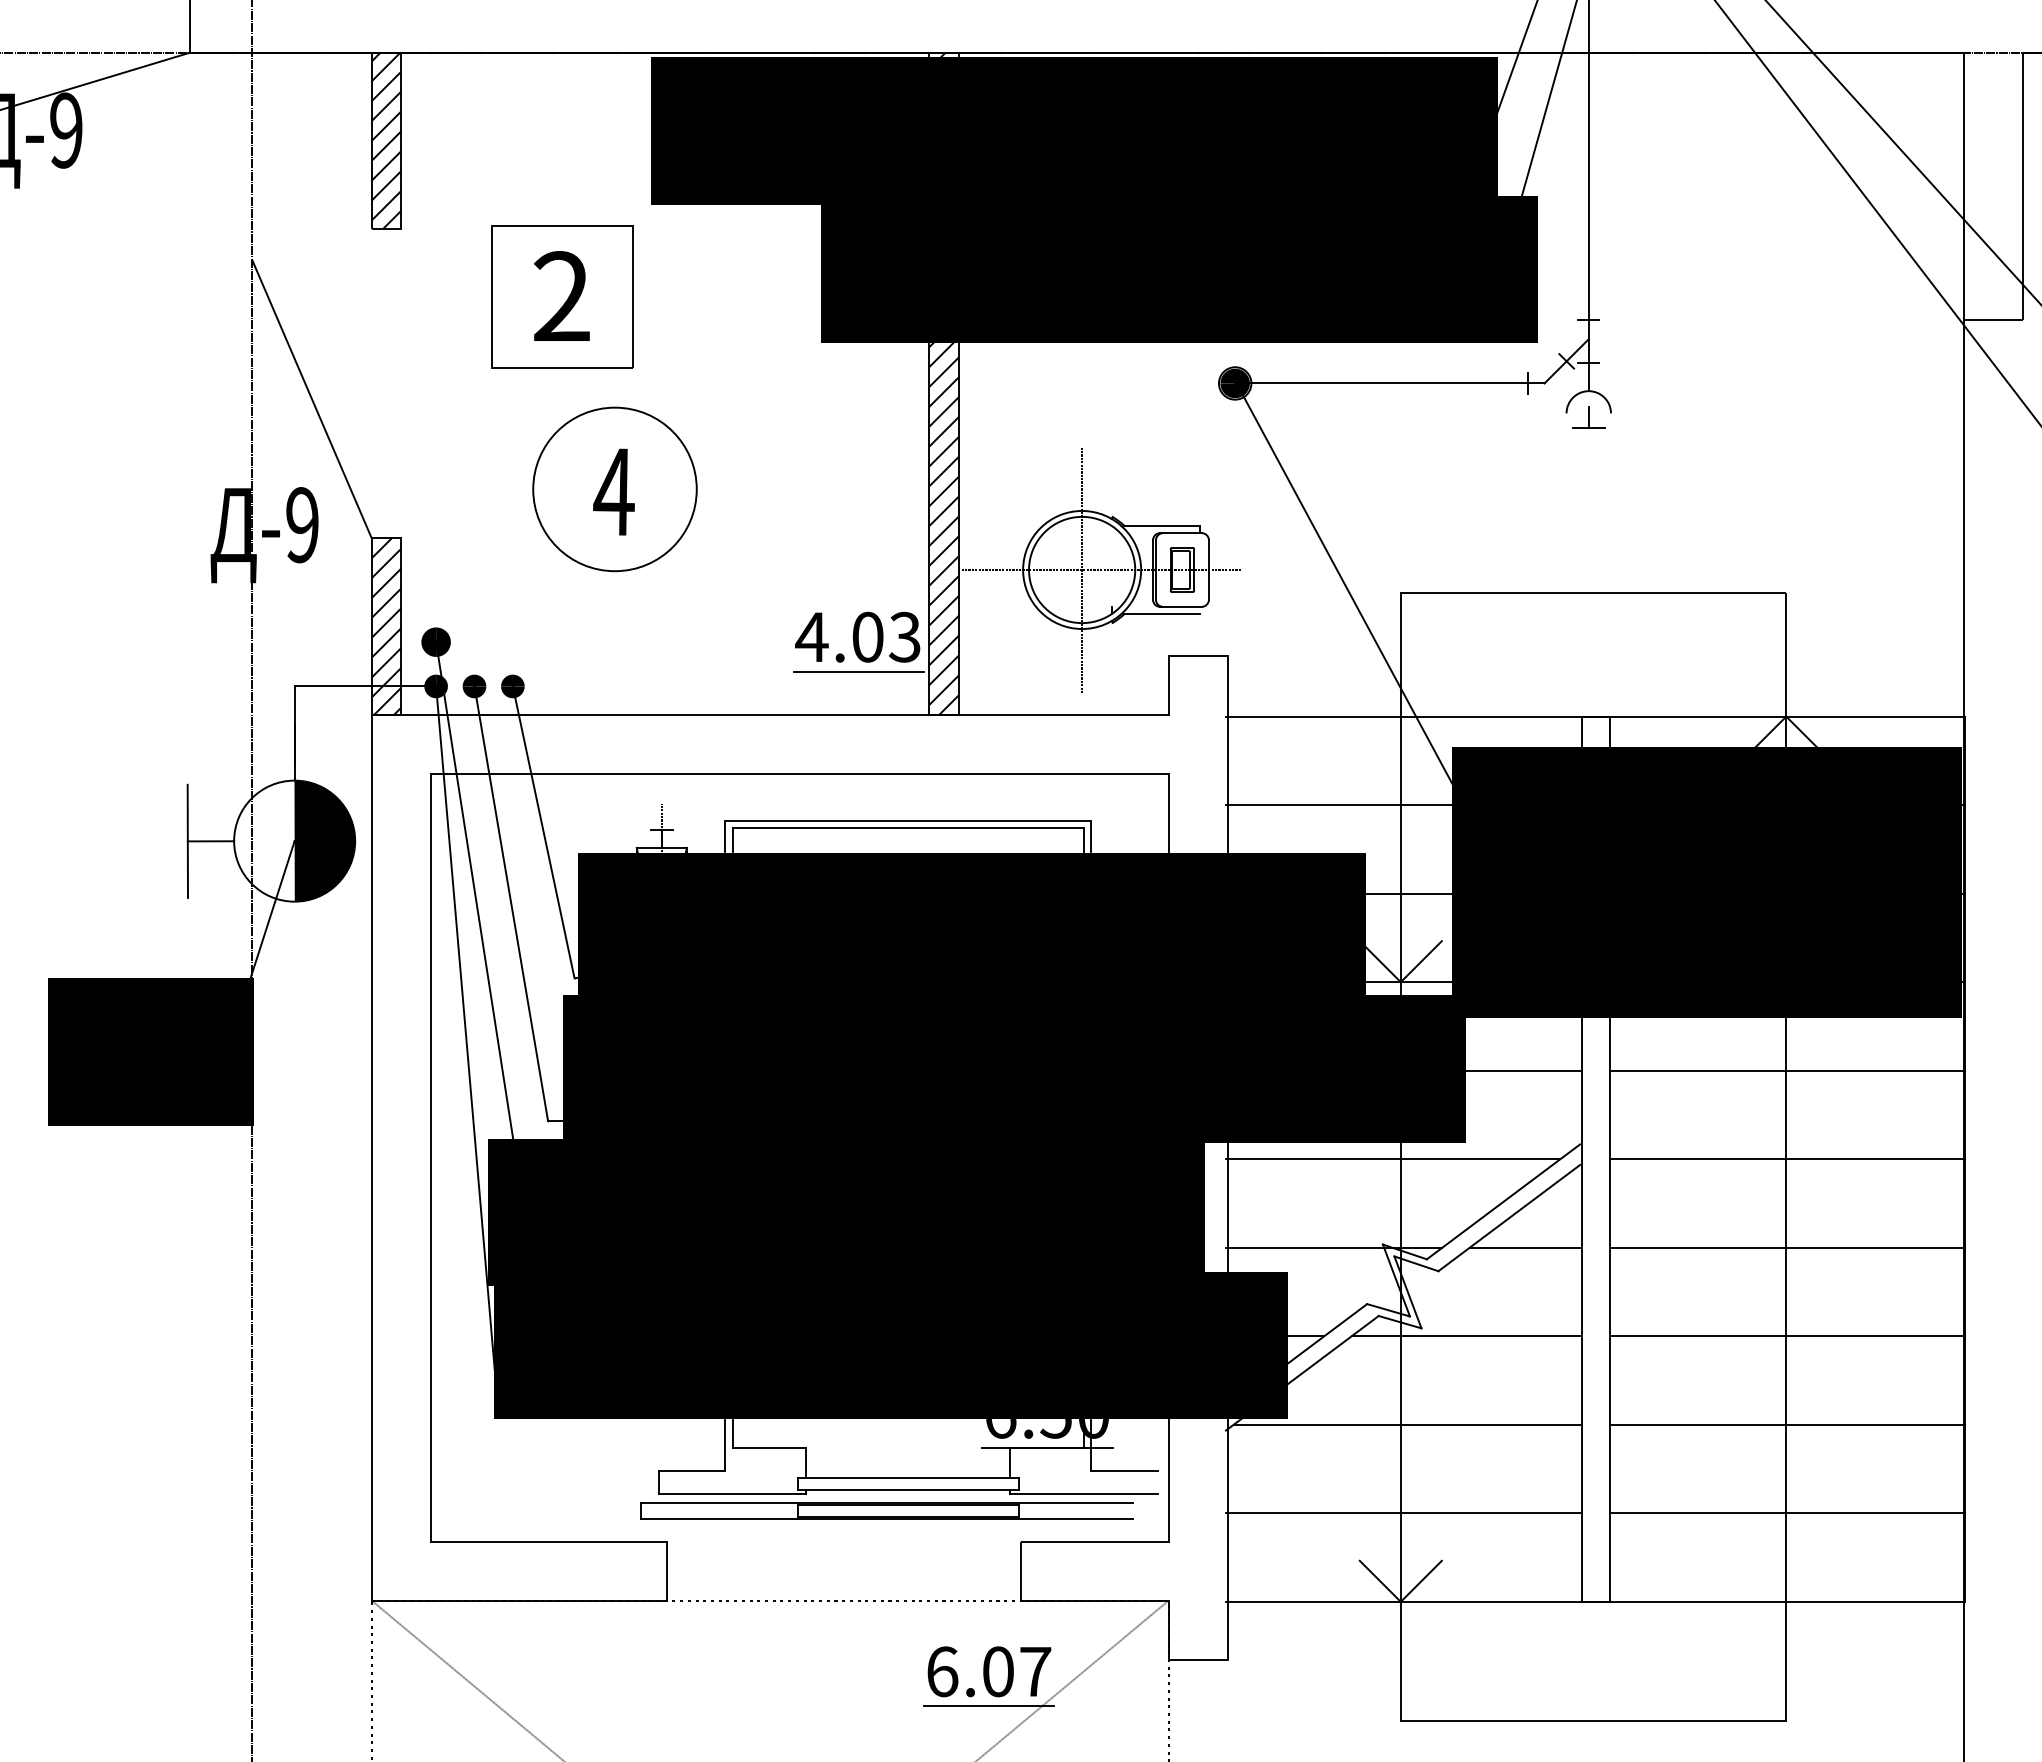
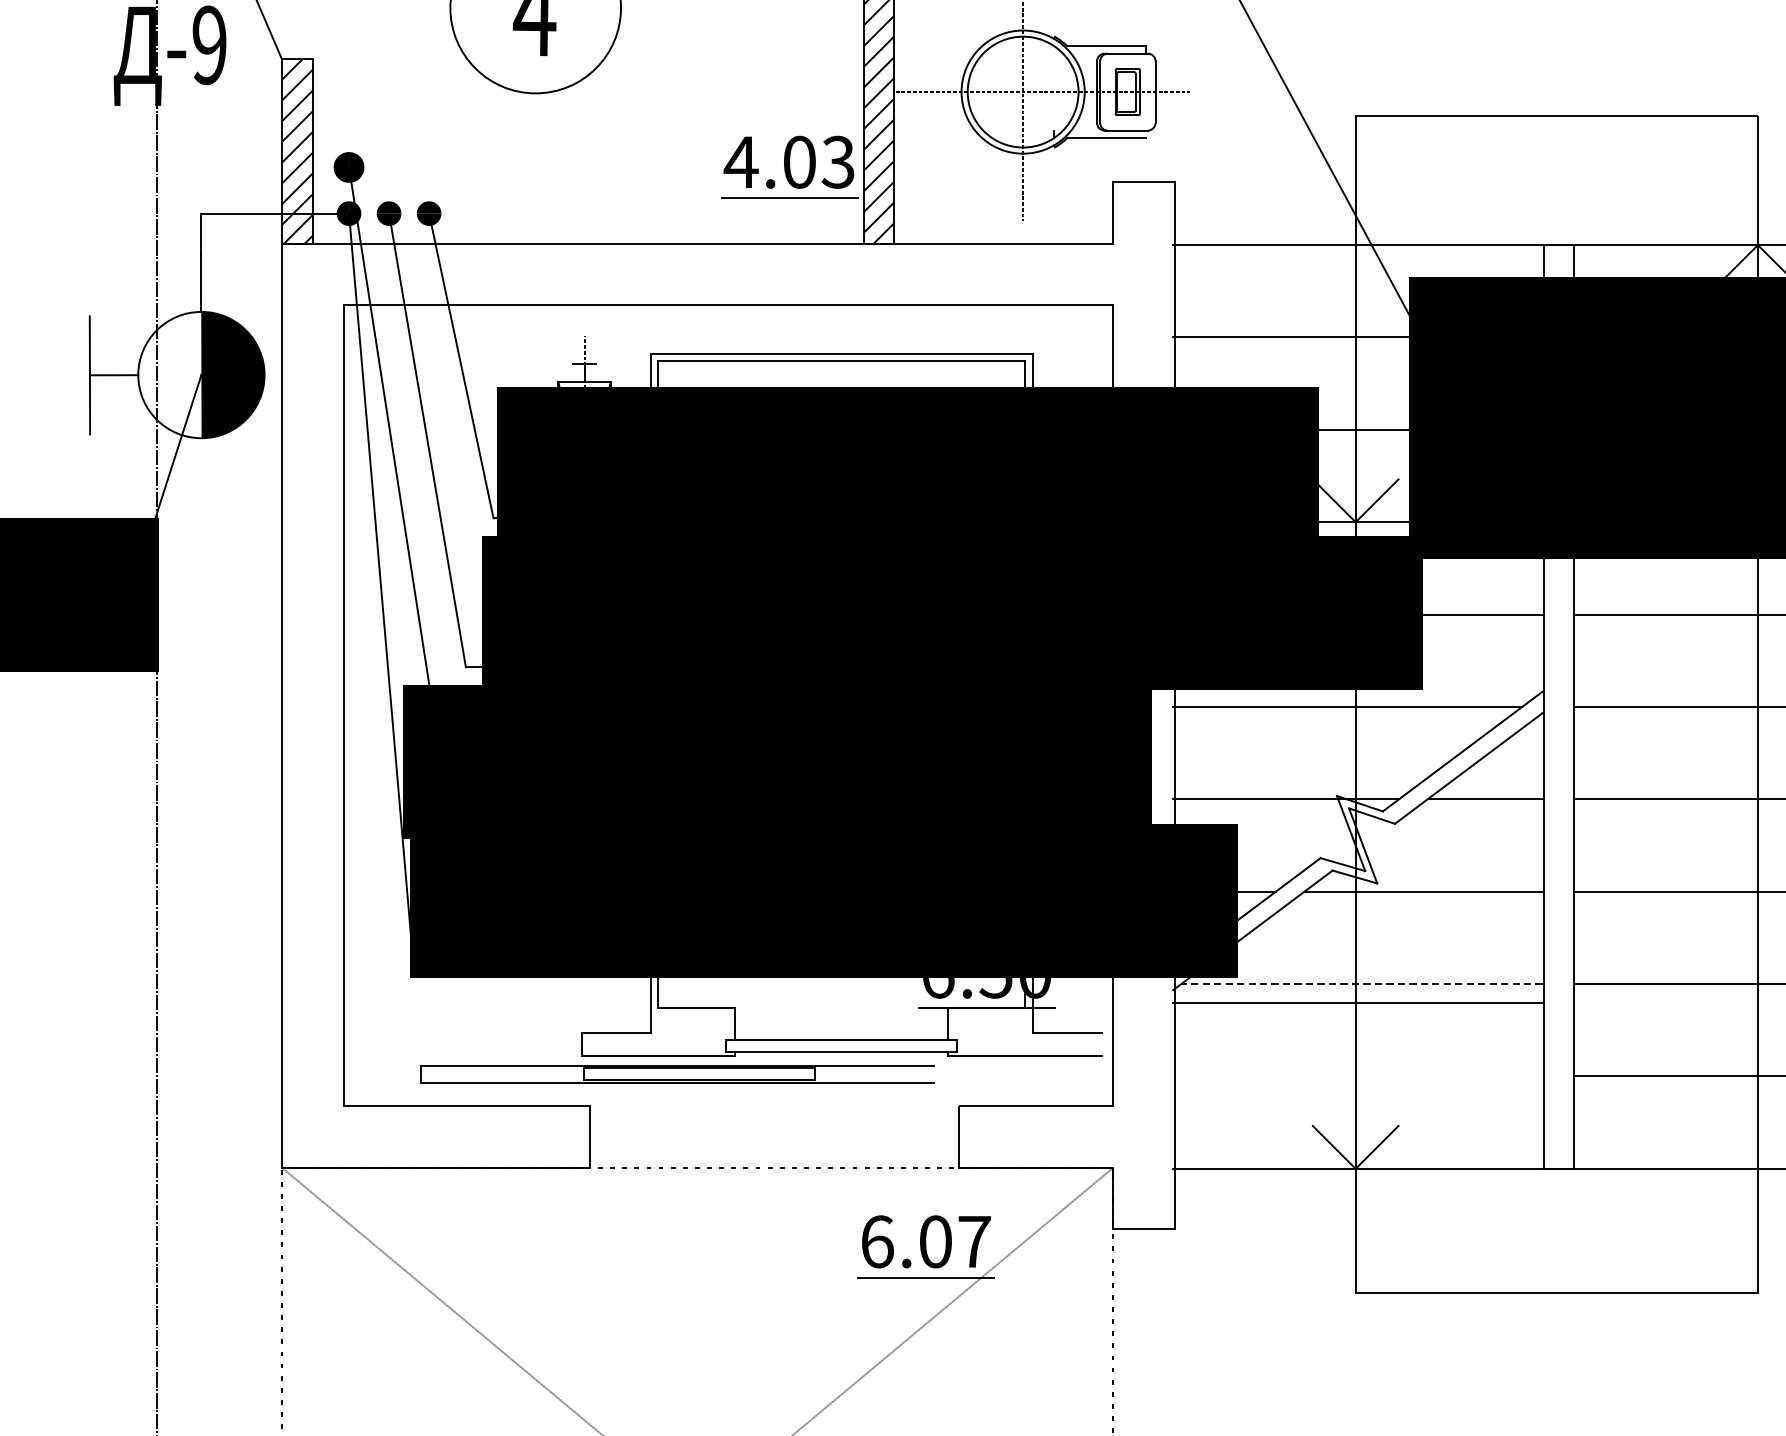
line: (1406, 1424) -> (1361, 983), solid -> dashed
part: (886, 1510) -> (677, 1073), moved
line: (1402, 1513) -> (1357, 1003), moved

